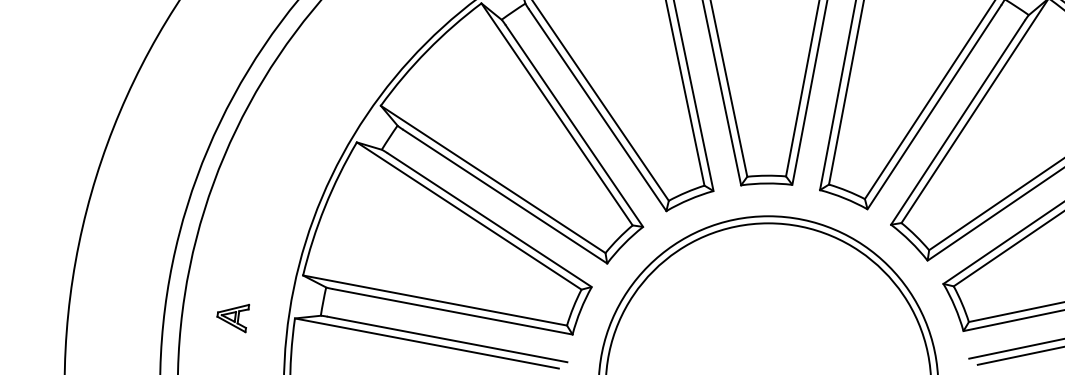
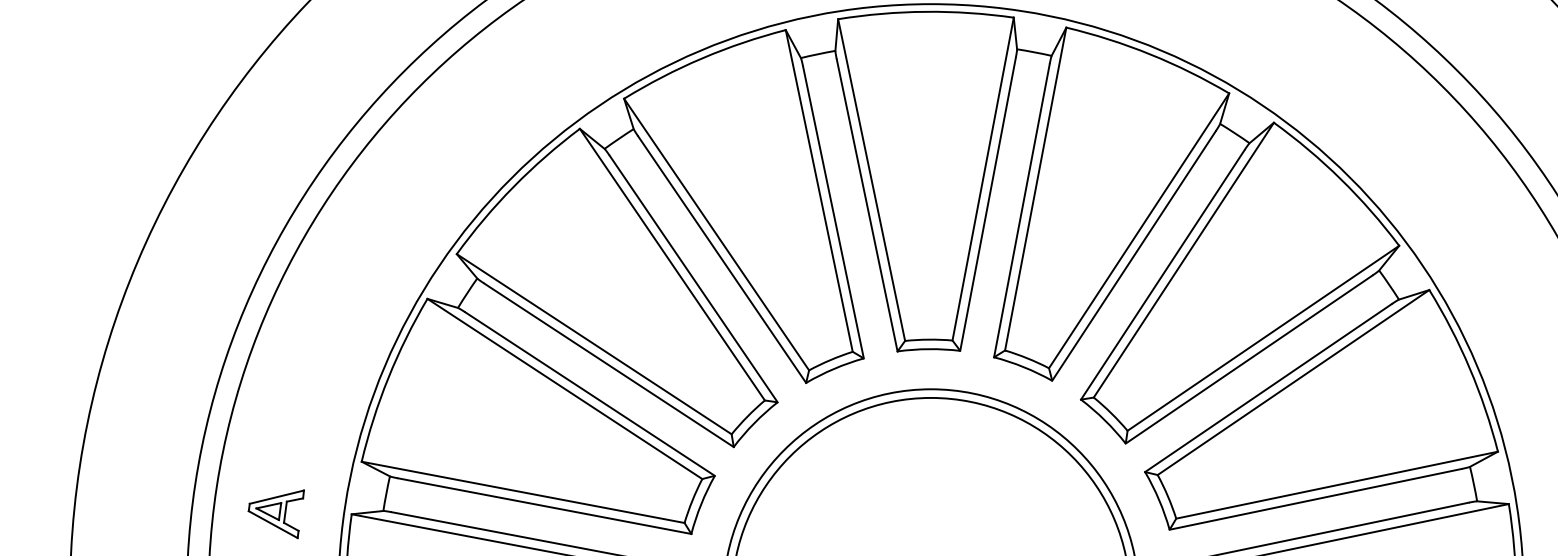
part: (232, 318) -> (275, 514), size x1.43

